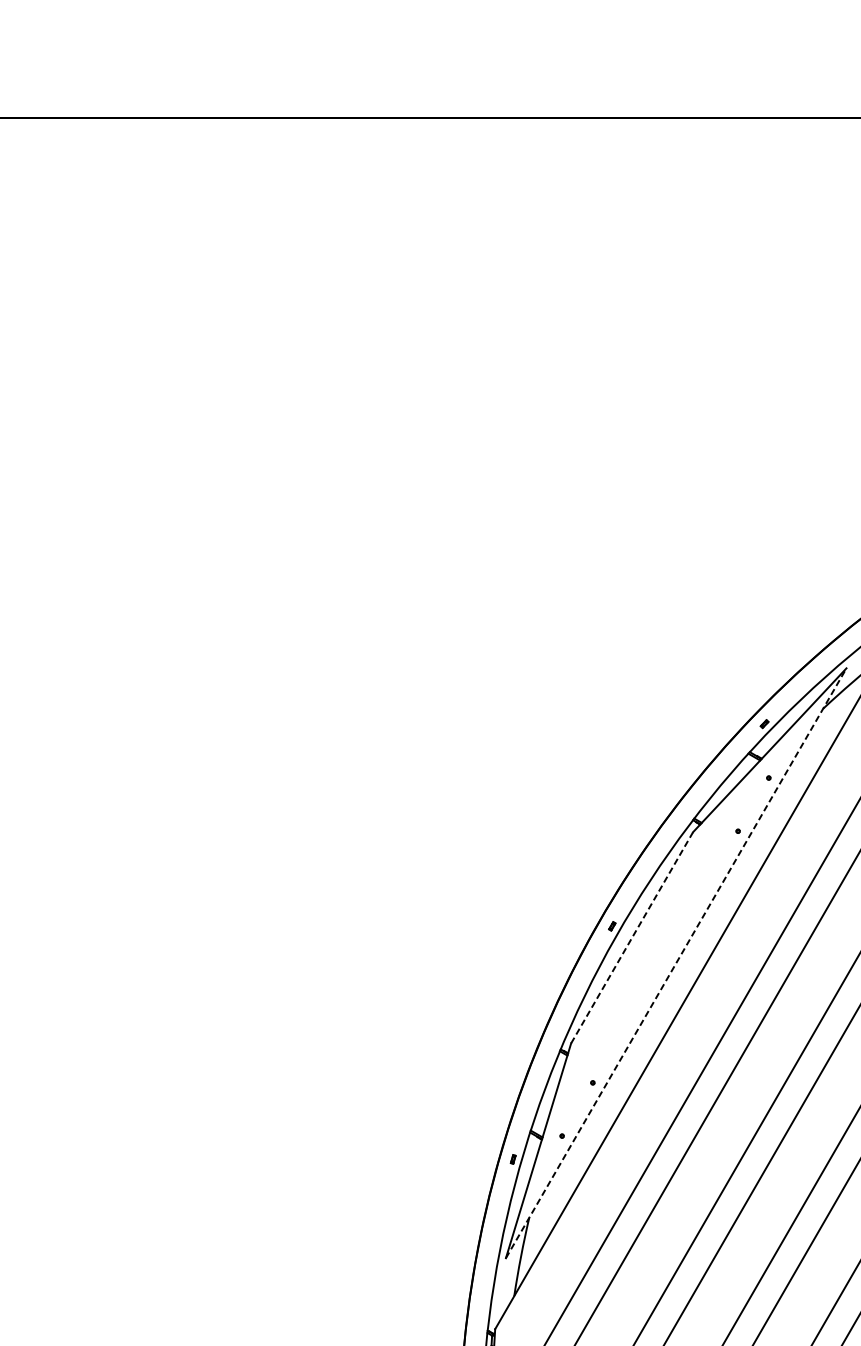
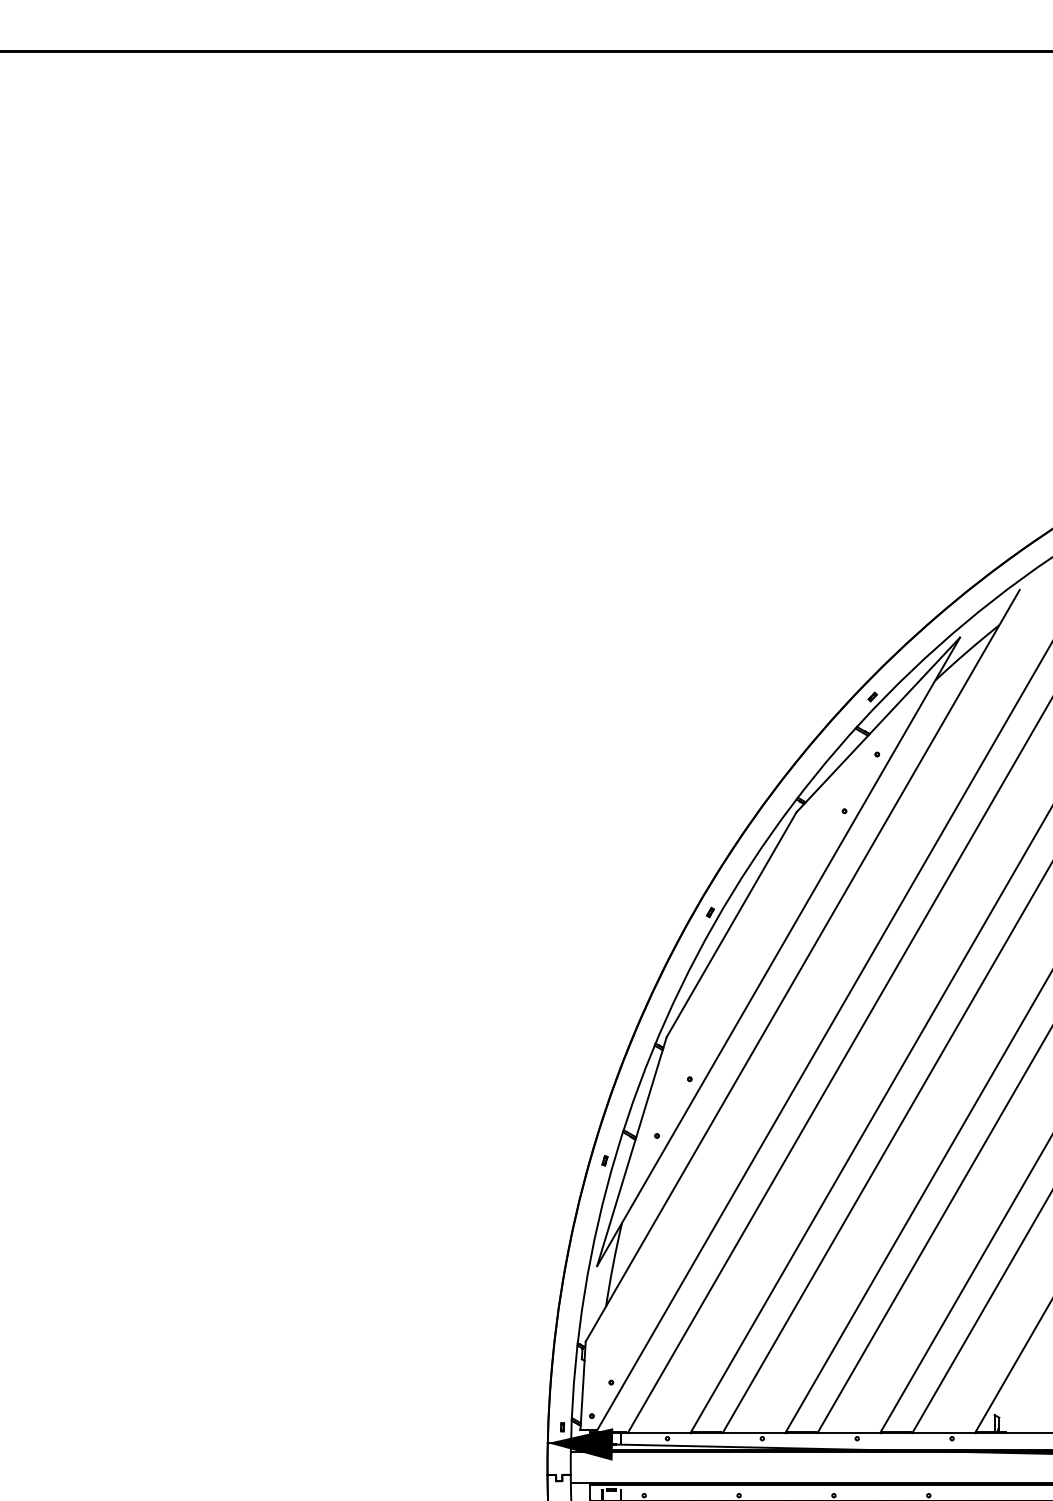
line: (632, 937) -> (731, 924), dashed -> solid
line: (676, 962) -> (778, 951), dashed -> solid

